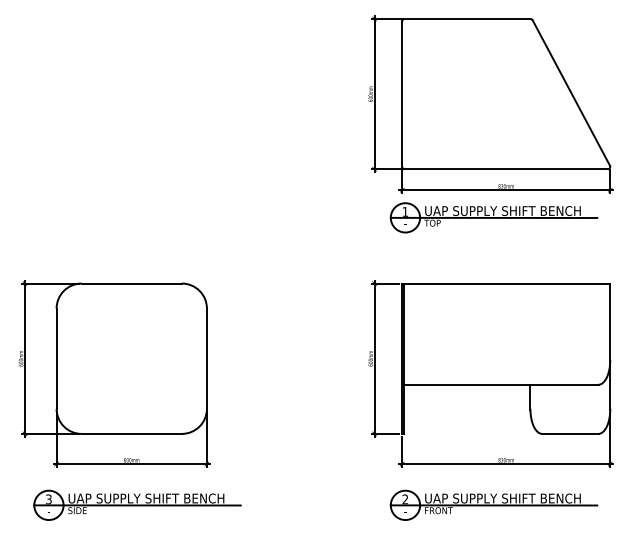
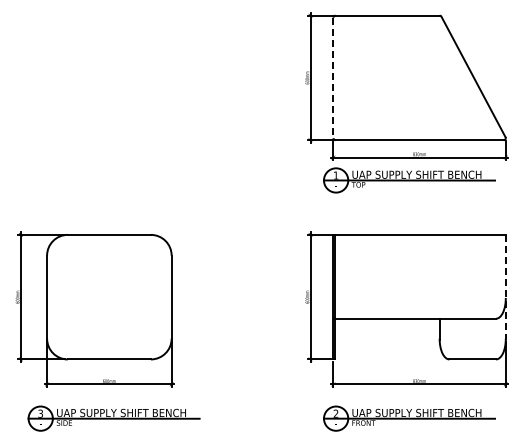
line: (402, 94) -> (333, 78), solid -> dashed
line: (609, 347) -> (505, 287), solid -> dashed

